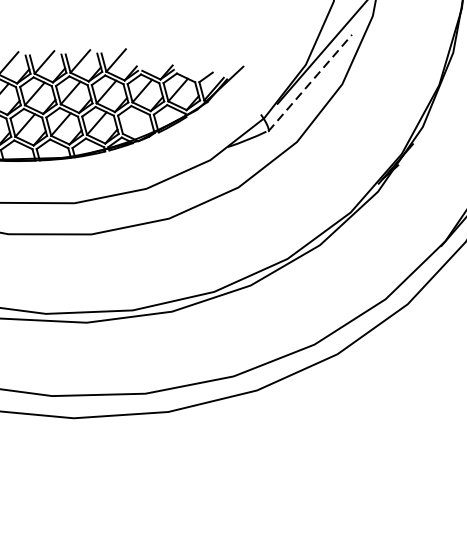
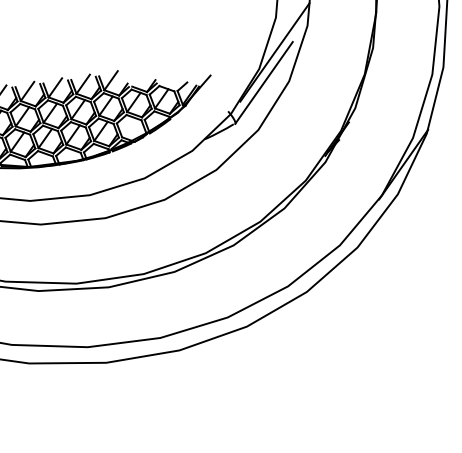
line: (310, 82) -> (264, 82), dashed -> solid

